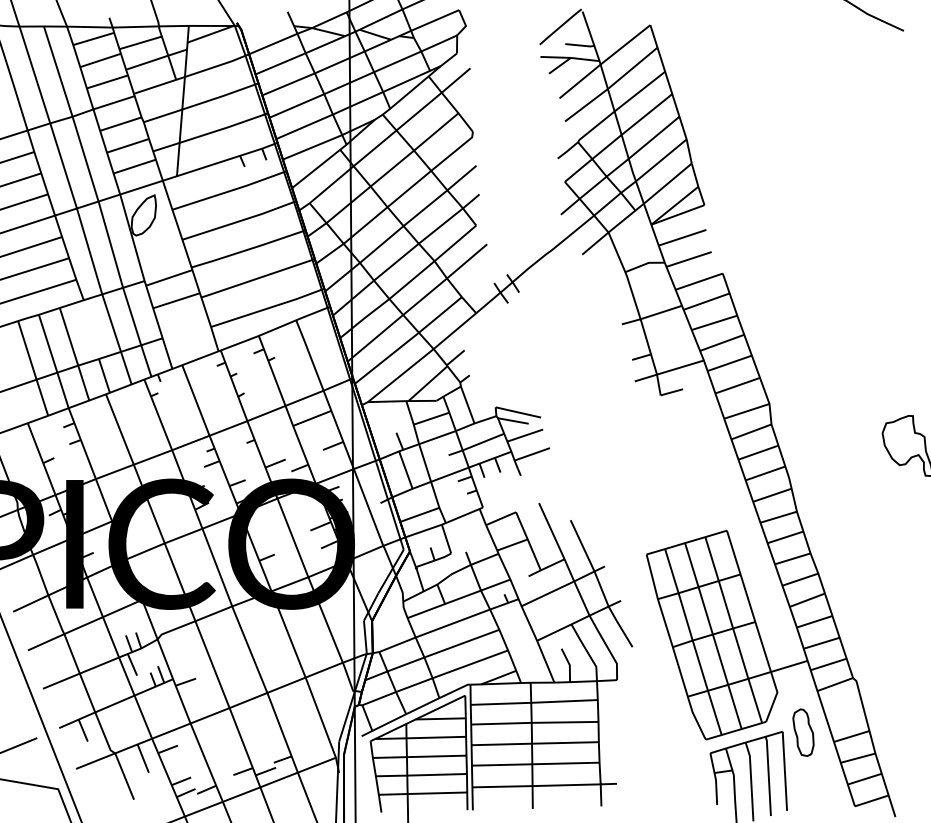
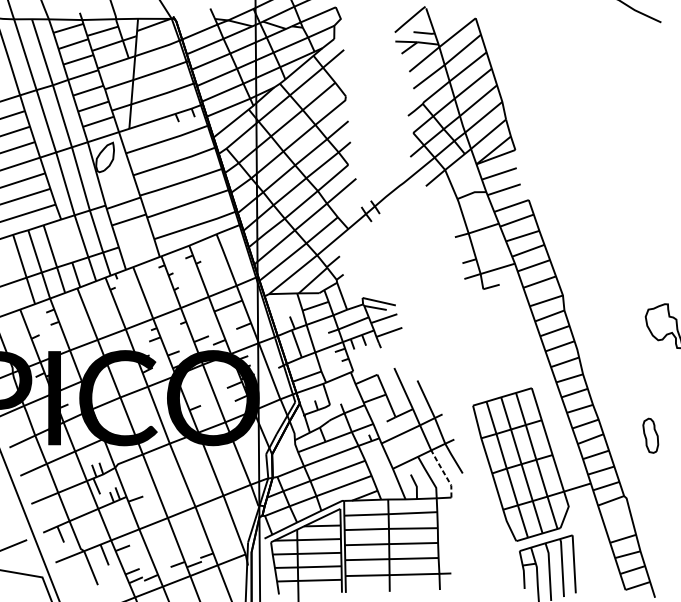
line: (606, 646) -> (443, 472), solid -> dashed
part: (803, 732) -> (650, 435), moved

